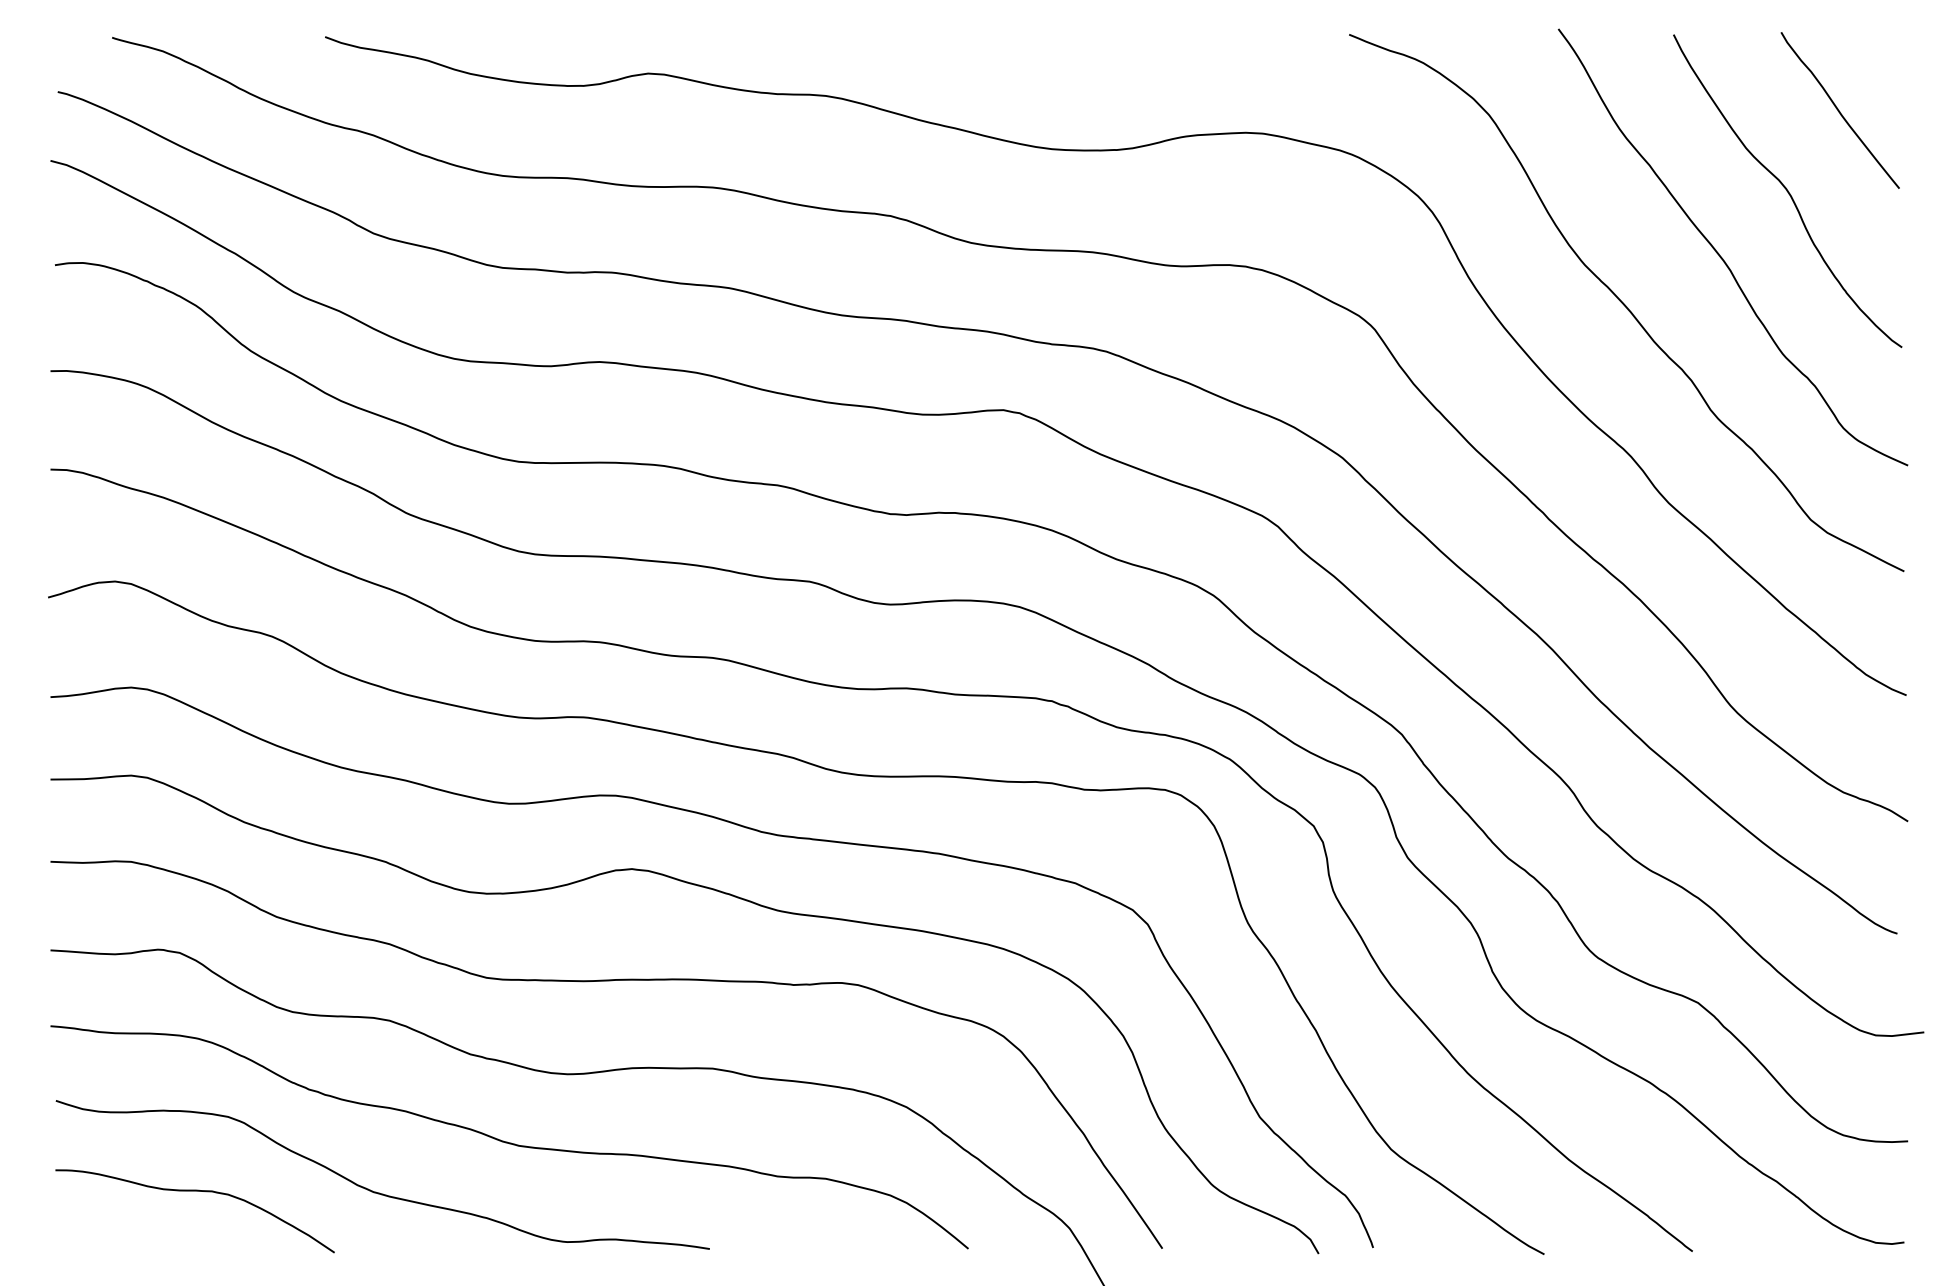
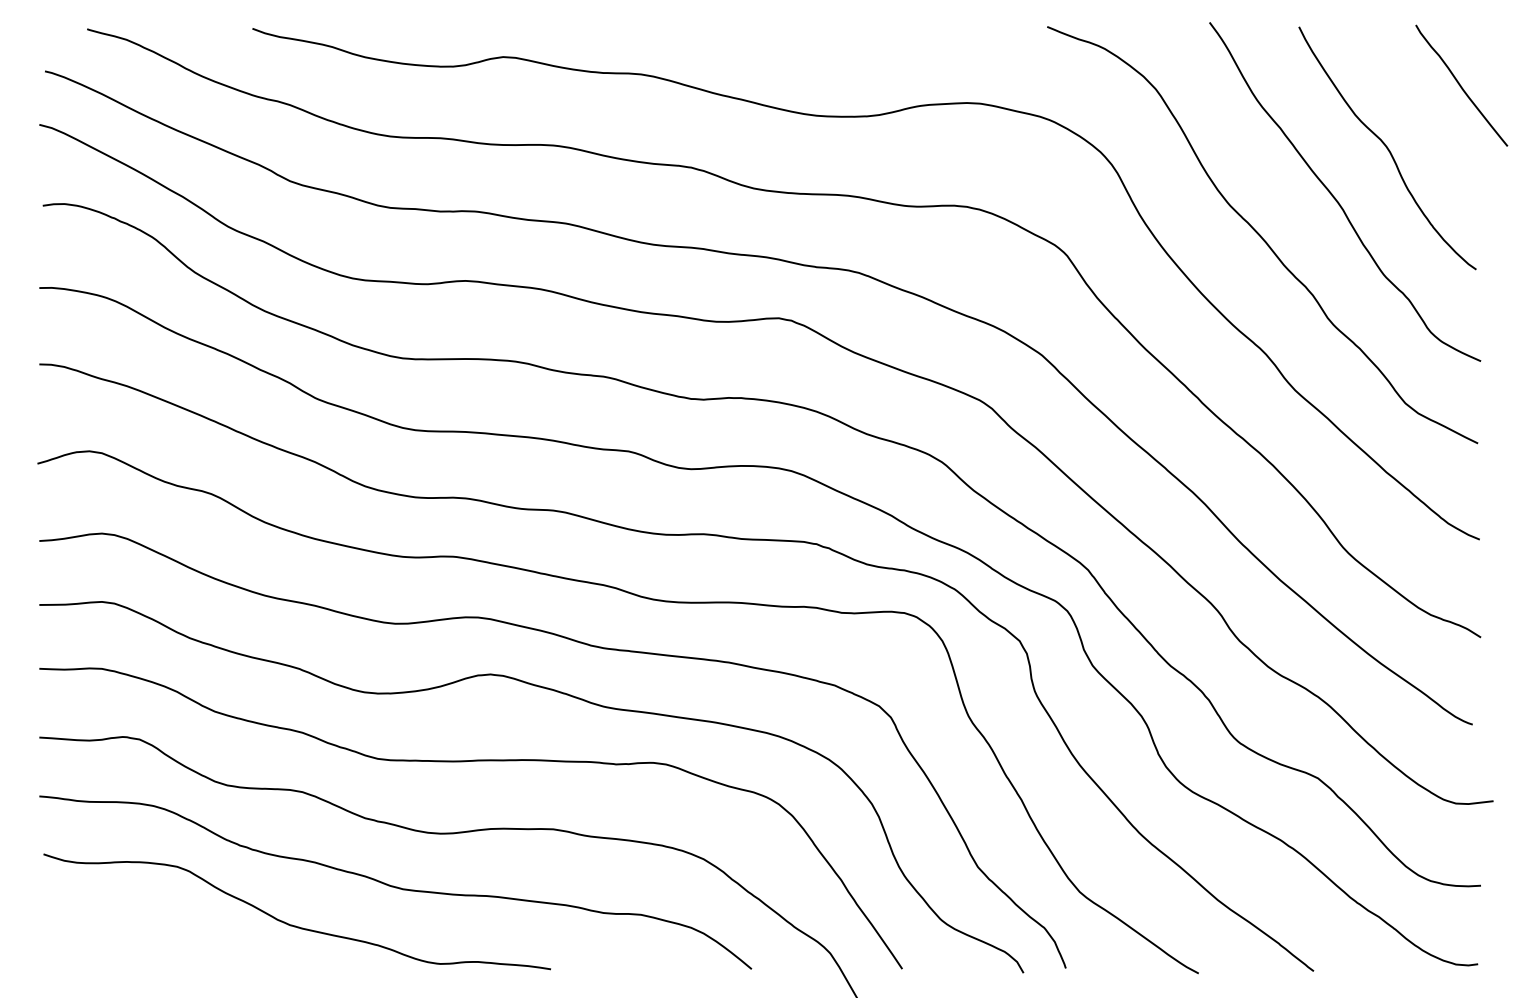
curve: (1839, 110) -> (1461, 85), moved
curve: (194, 1191) -> (151, 924), removed

